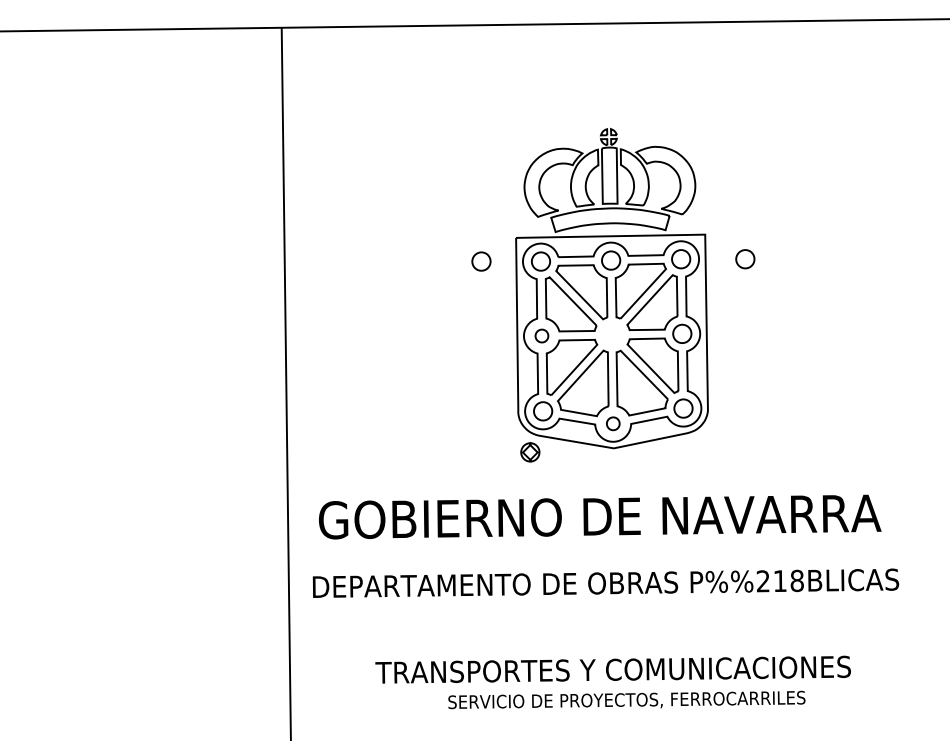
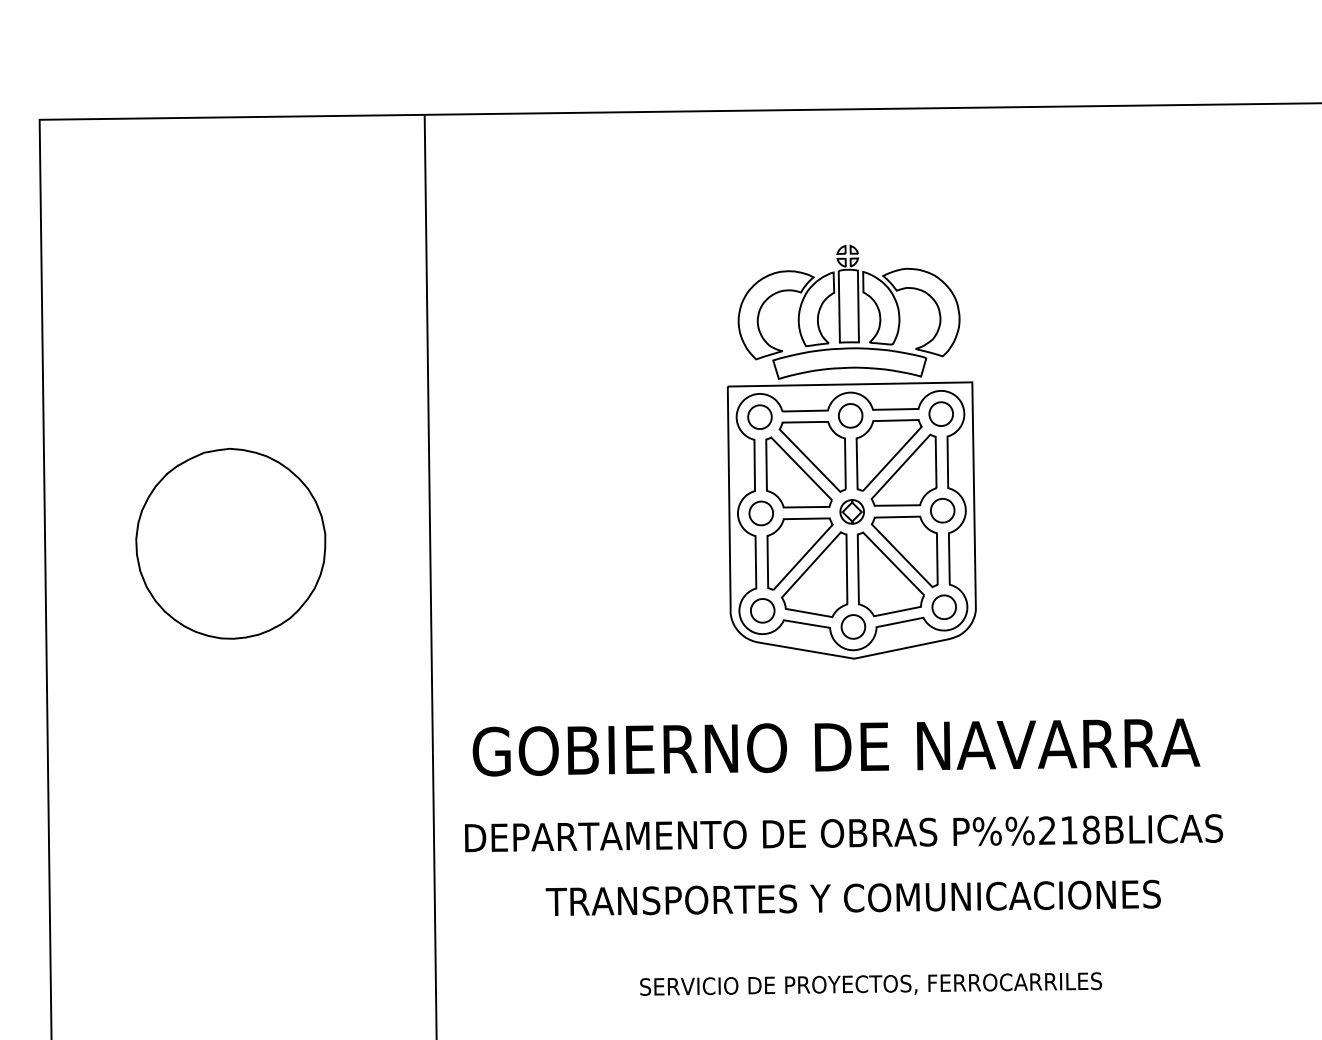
part: (744, 258) -> (1023, 413), removed
part: (481, 261) -> (682, 416), removed
part: (541, 336) -> (760, 513), size x1.43
part: (131, 359) -> (230, 543), added
part: (613, 423) -> (853, 626), size x1.43
part: (529, 452) -> (851, 511), moved
text: (612, 669) -> (852, 897), moved

